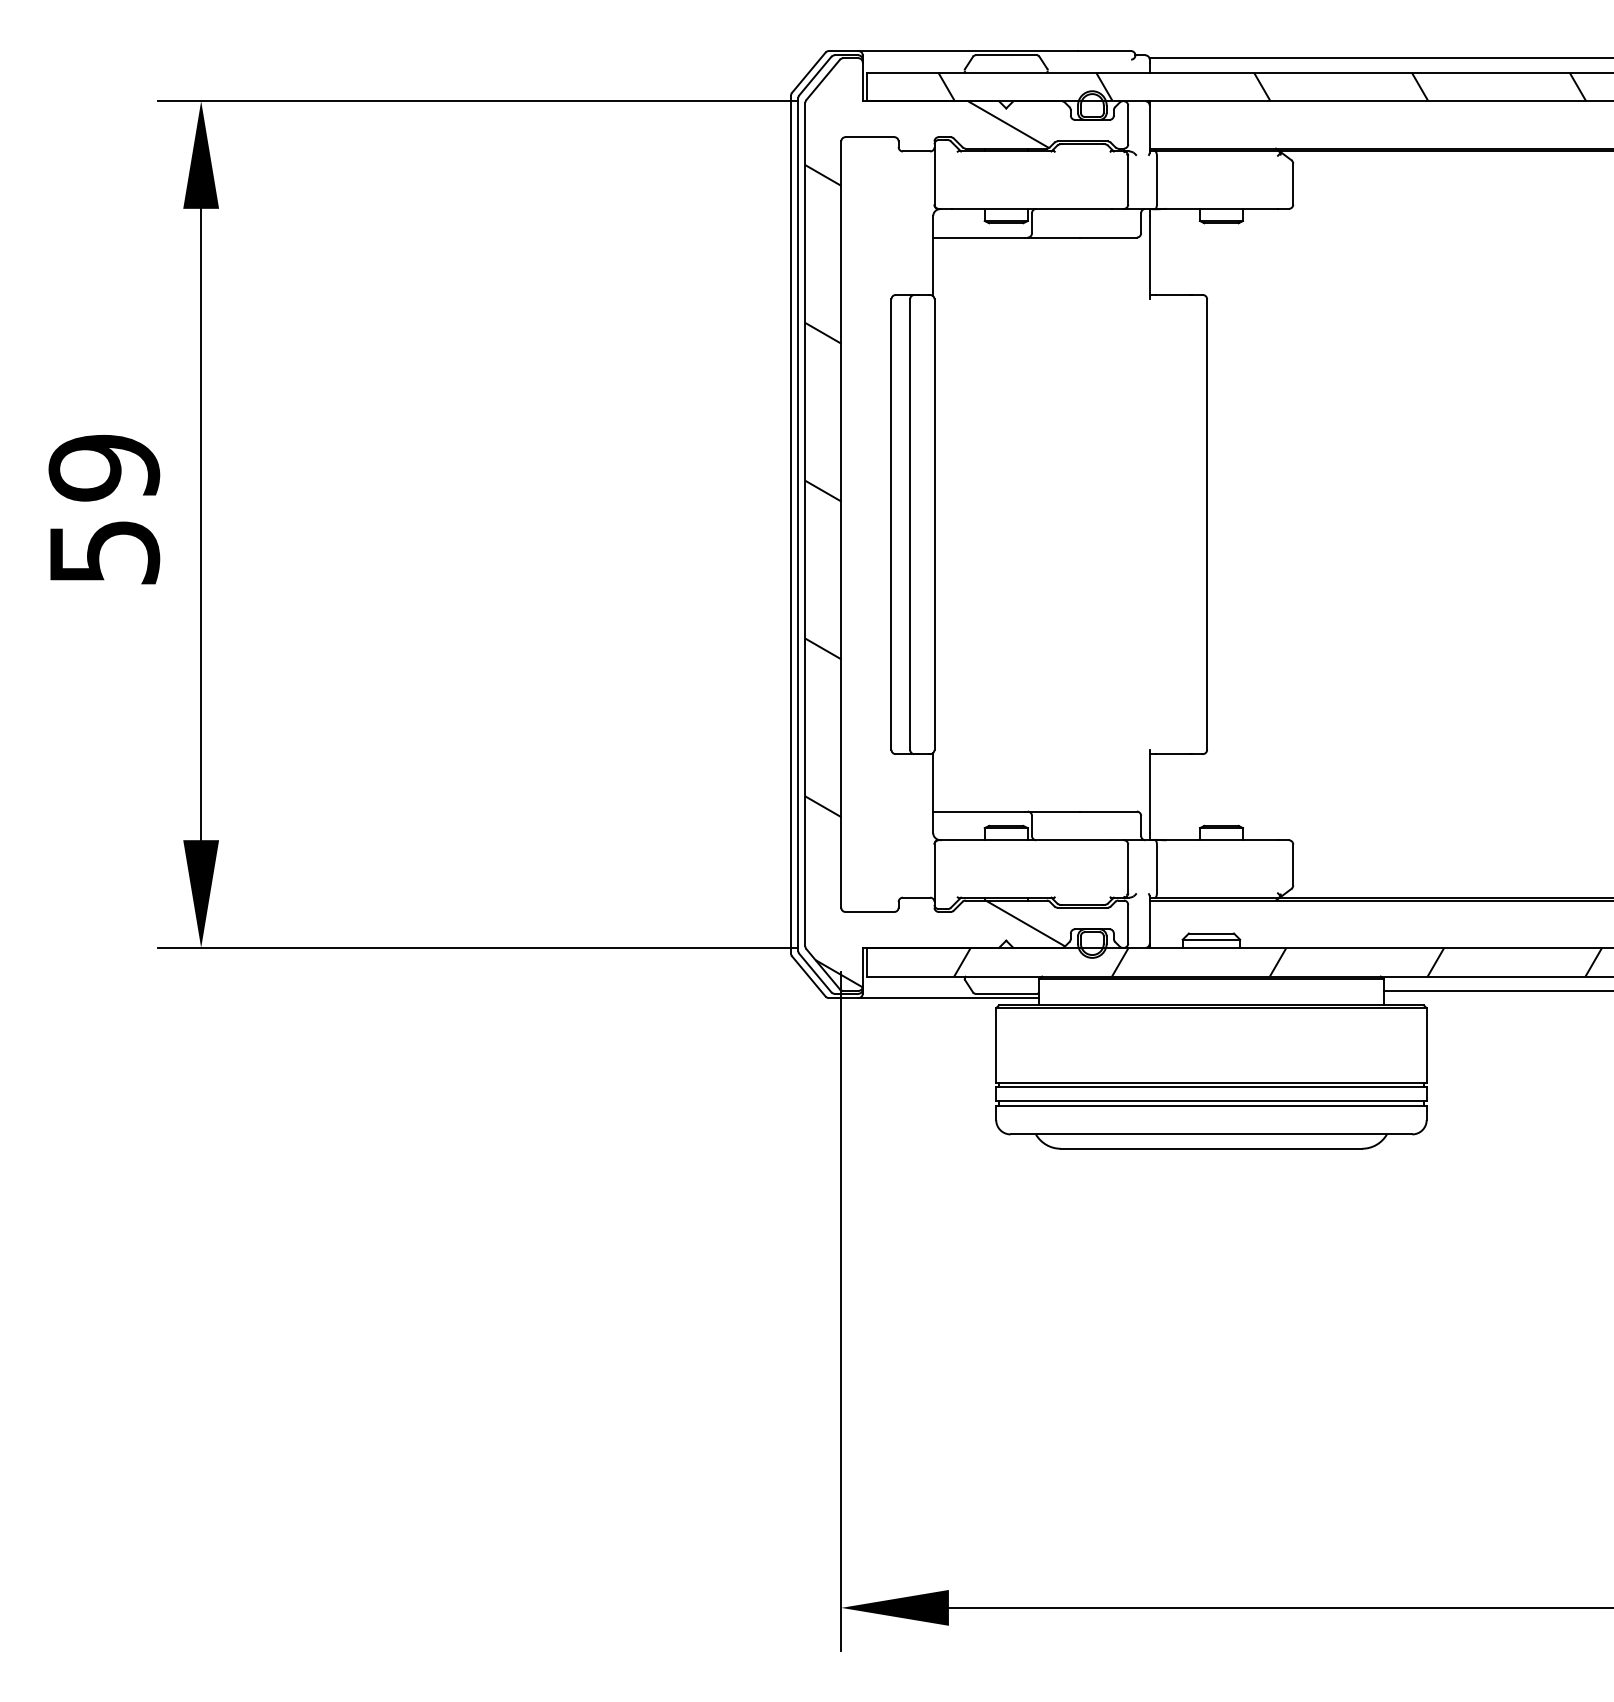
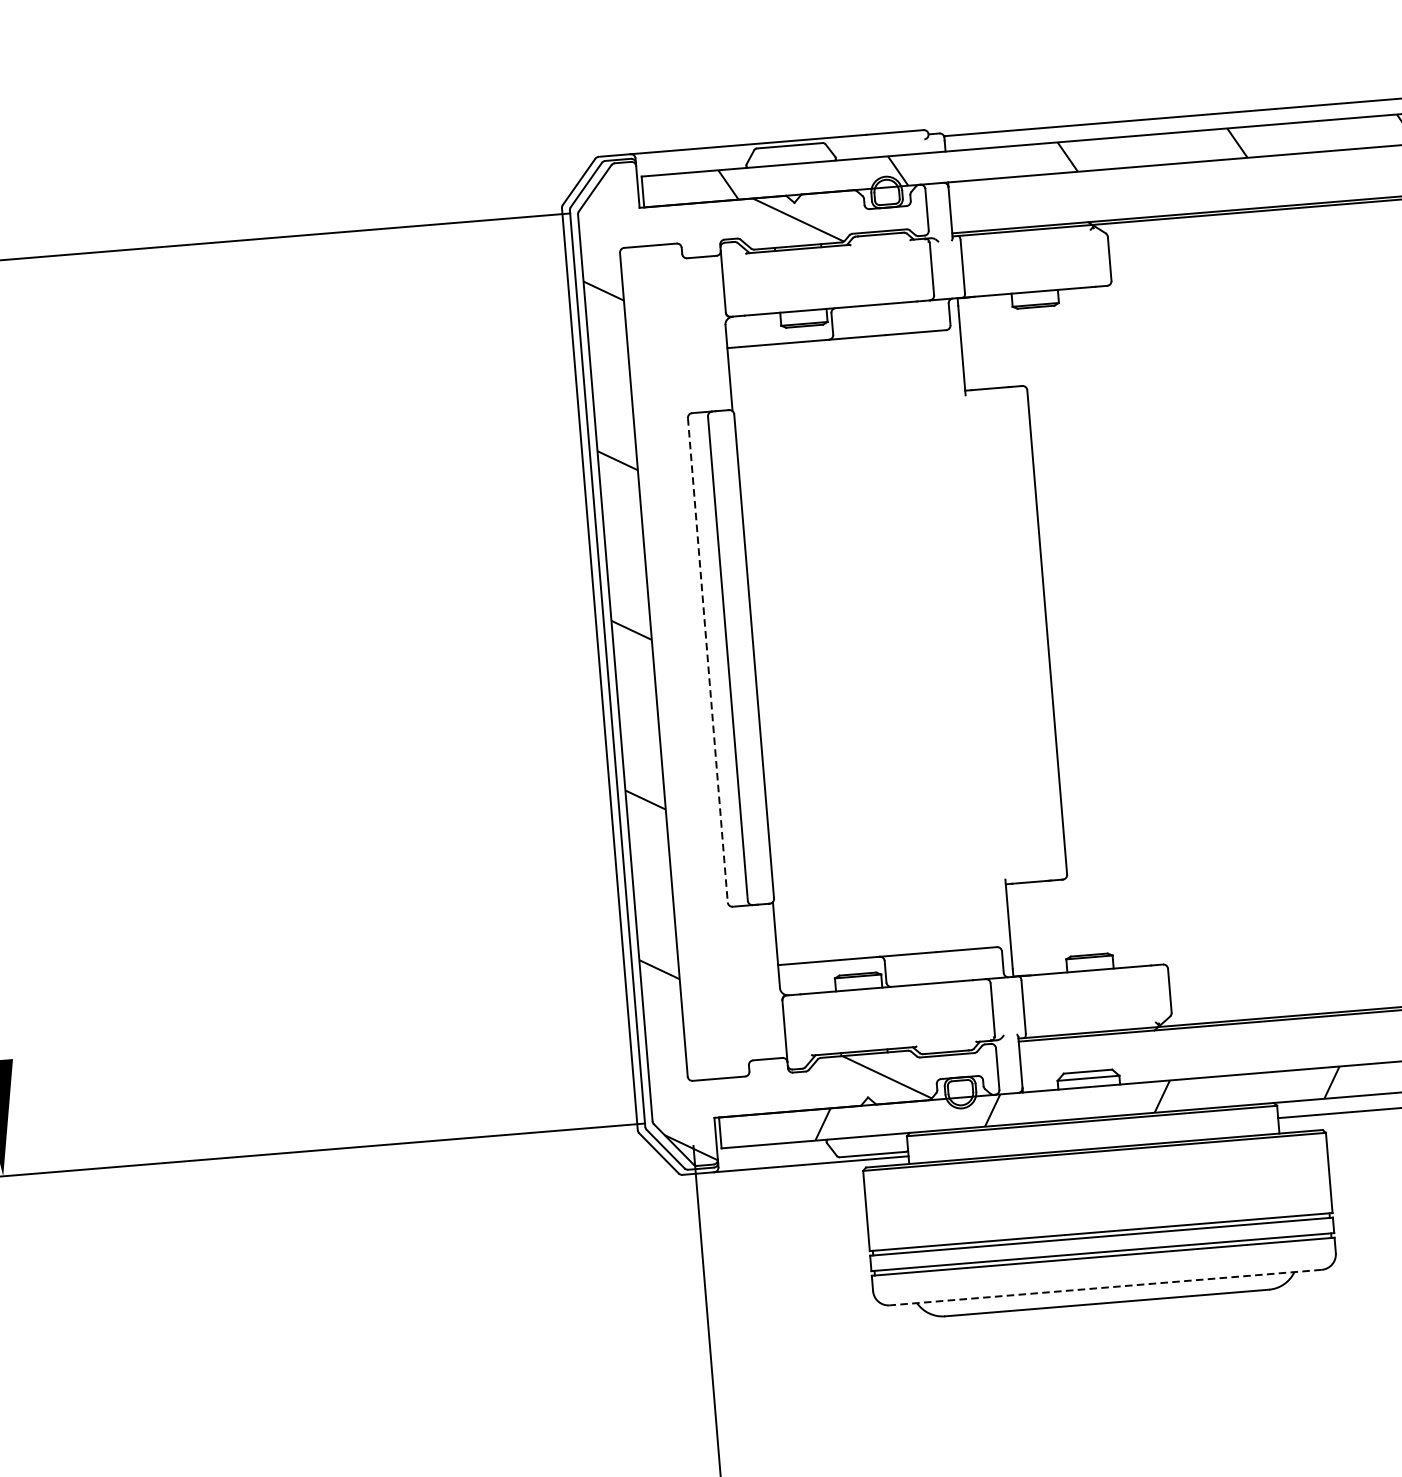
line: (891, 525) -> (707, 661), solid -> dashed
line: (1211, 1134) -> (1105, 1287), solid -> dashed

